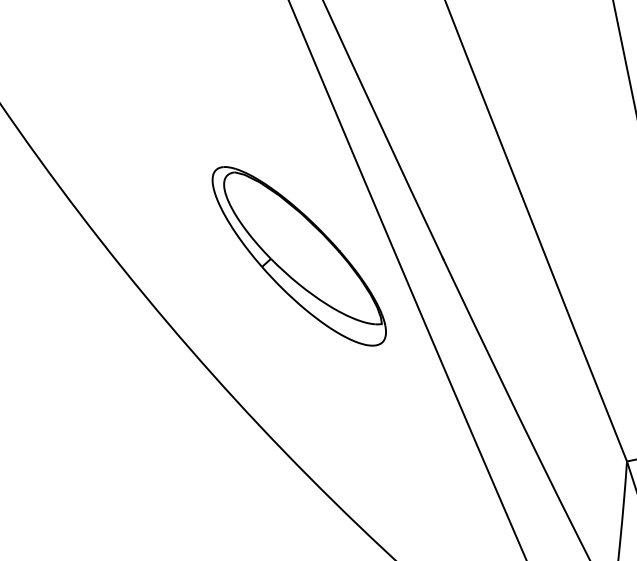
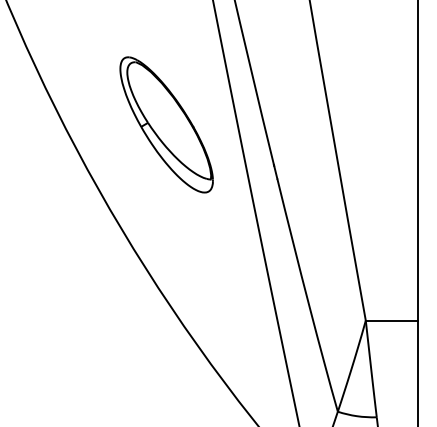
part: (298, 255) -> (166, 124), moved

